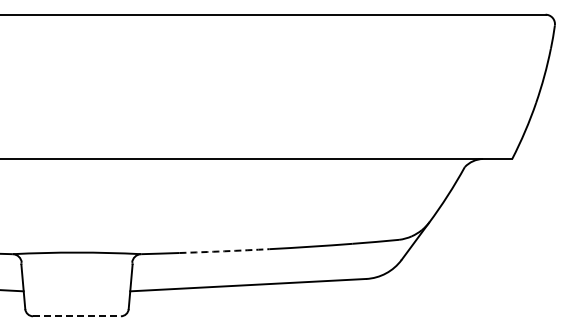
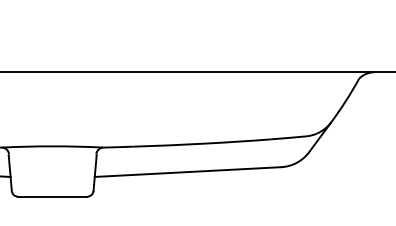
arc: (224, 251) -> (169, 145), dashed -> solid
line: (77, 316) -> (53, 196), dashed -> solid

